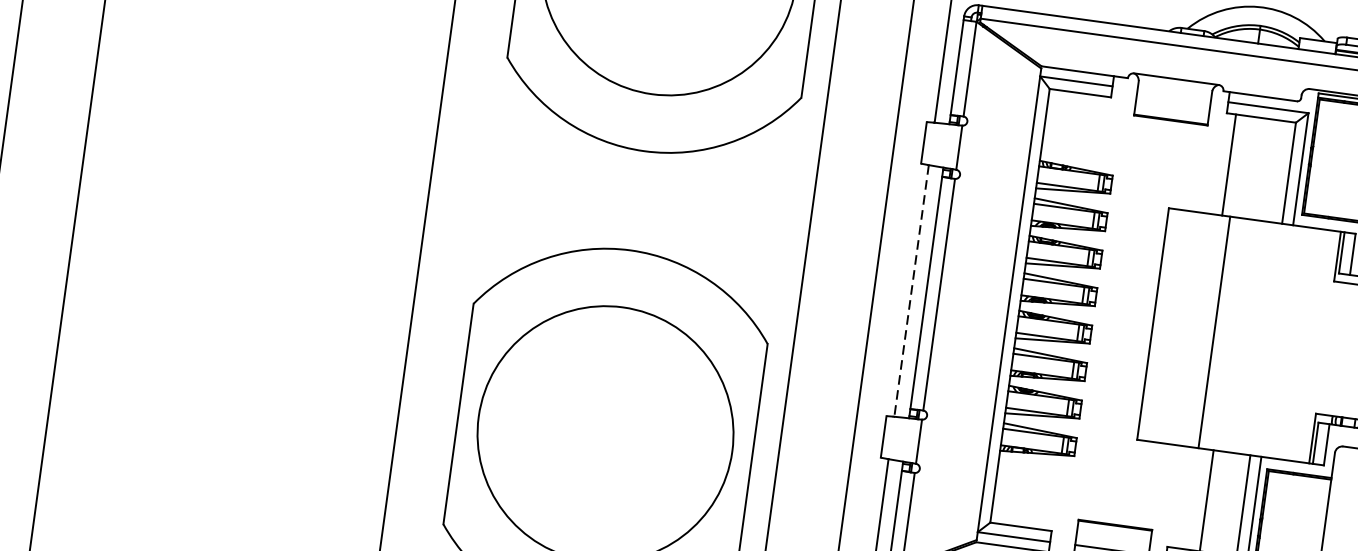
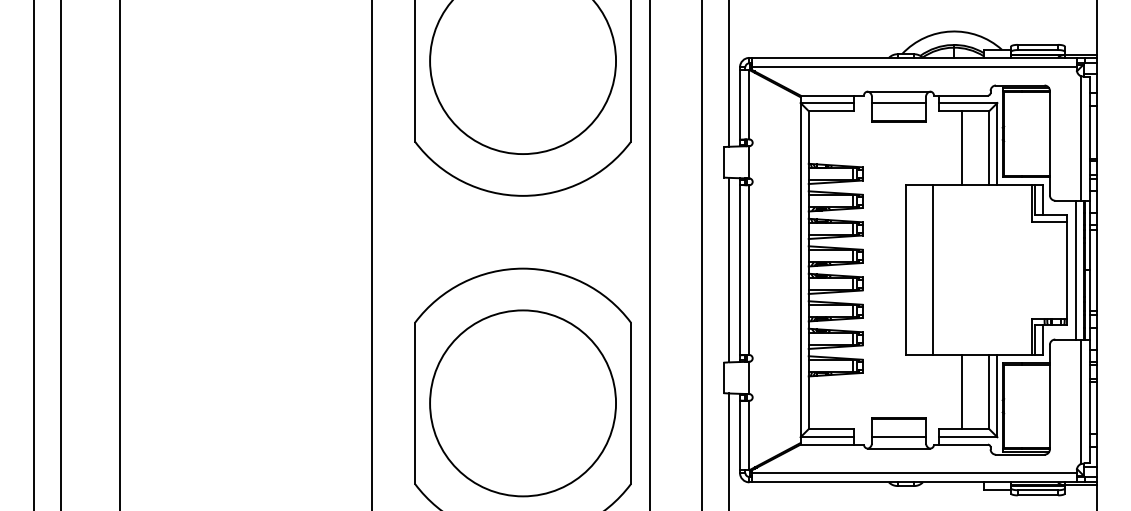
line: (1173, 95) -> (898, 103), added
line: (1229, 165) -> (962, 148), moved
line: (911, 291) -> (729, 270), dashed -> solid
line: (1214, 332) -> (933, 270), moved

